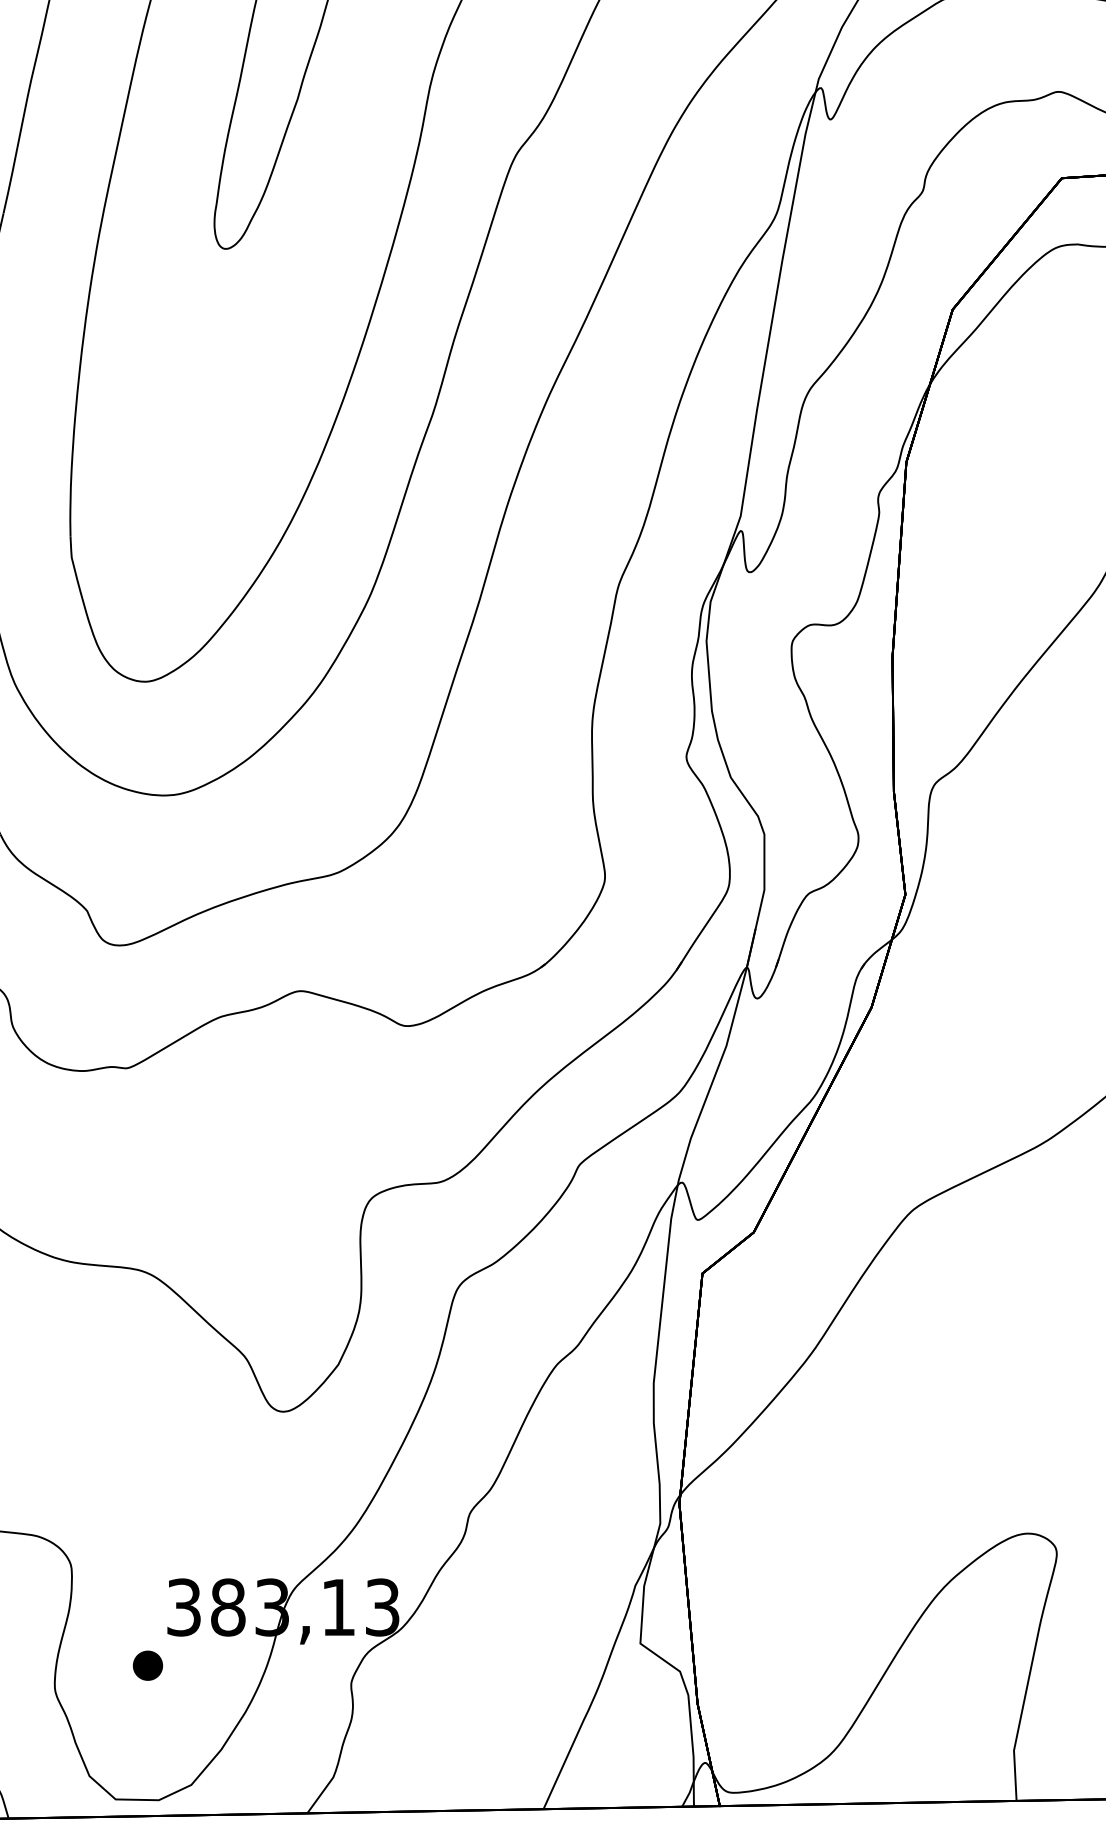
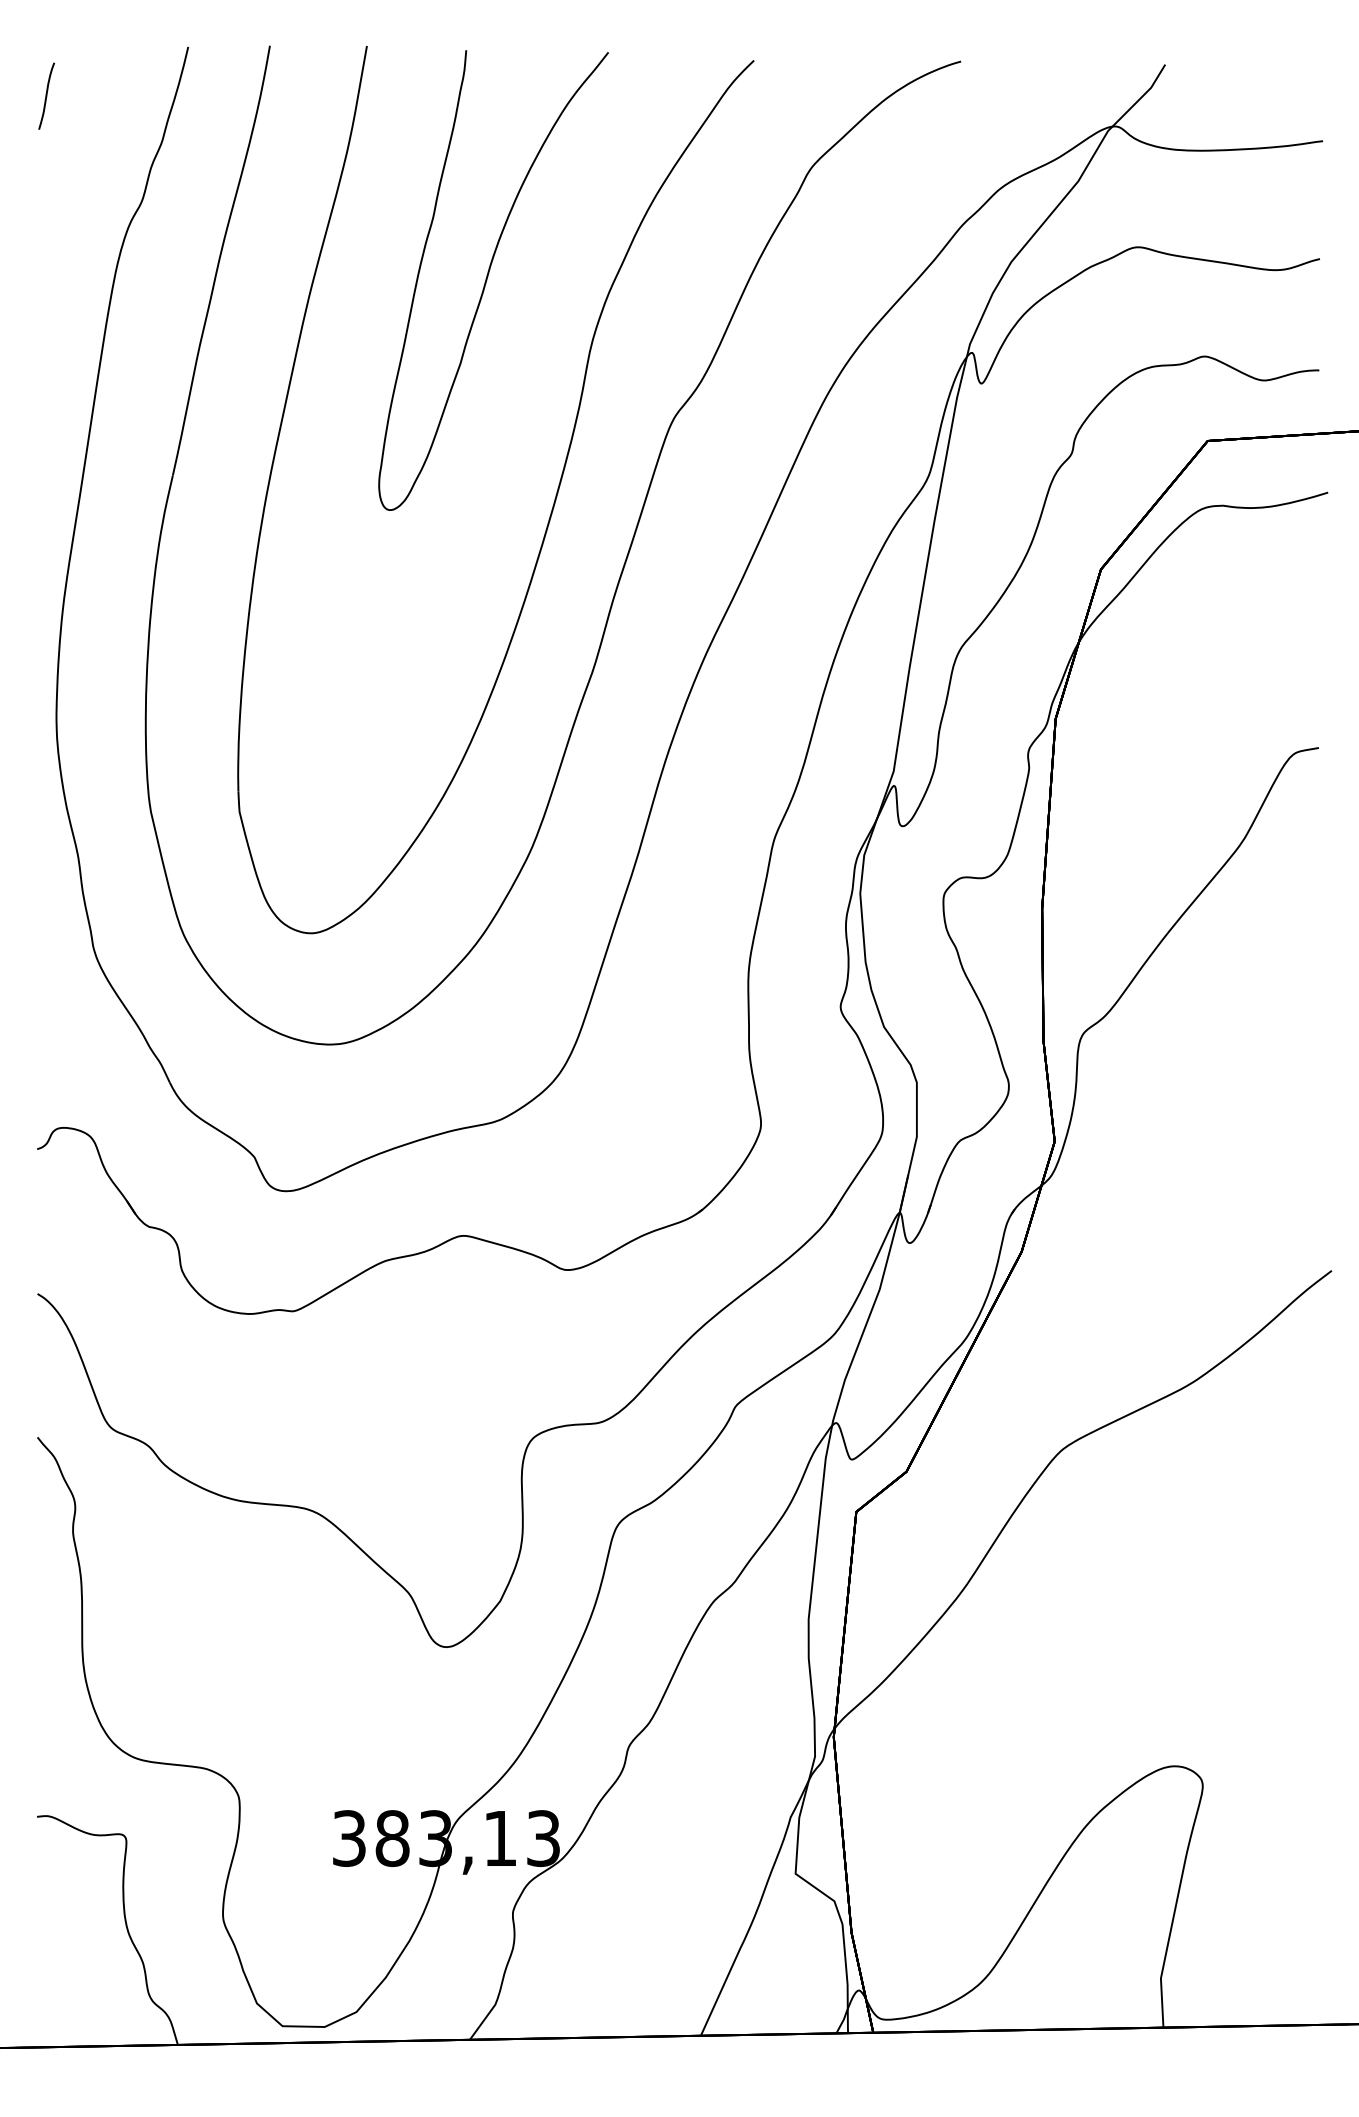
part: (147, 1665) -> (313, 1895), removed

